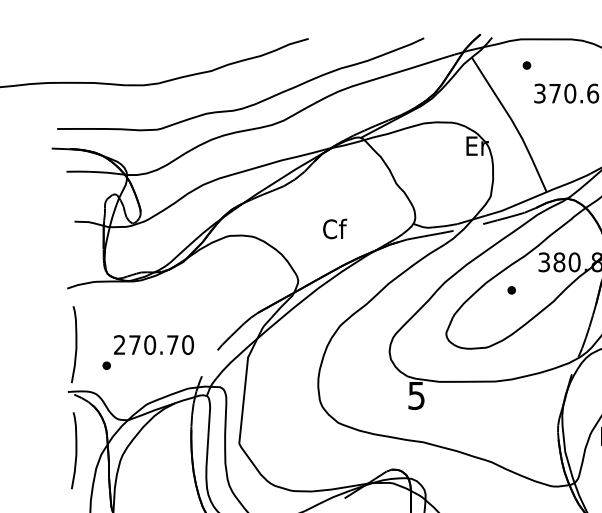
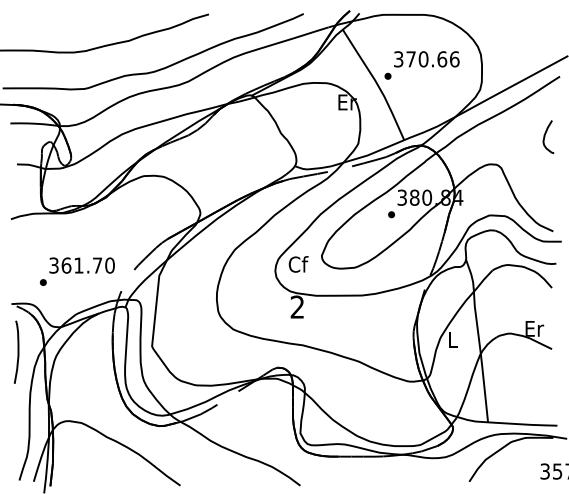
part: (526, 64) -> (387, 75), moved
text: (334, 229) -> (298, 264), moved
part: (511, 290) -> (391, 214), moved
curve: (75, 343) -> (17, 264), removed
text: (134, 344) -> (66, 265), 270.70 -> 361.70
text: (415, 394) -> (296, 306), 5 -> 2

